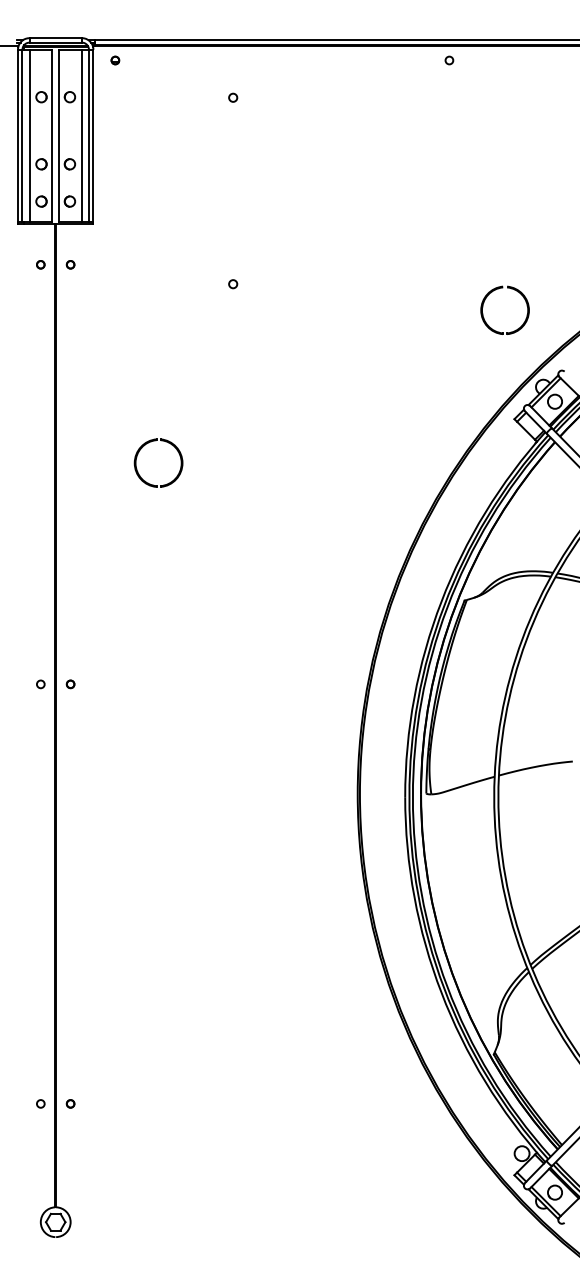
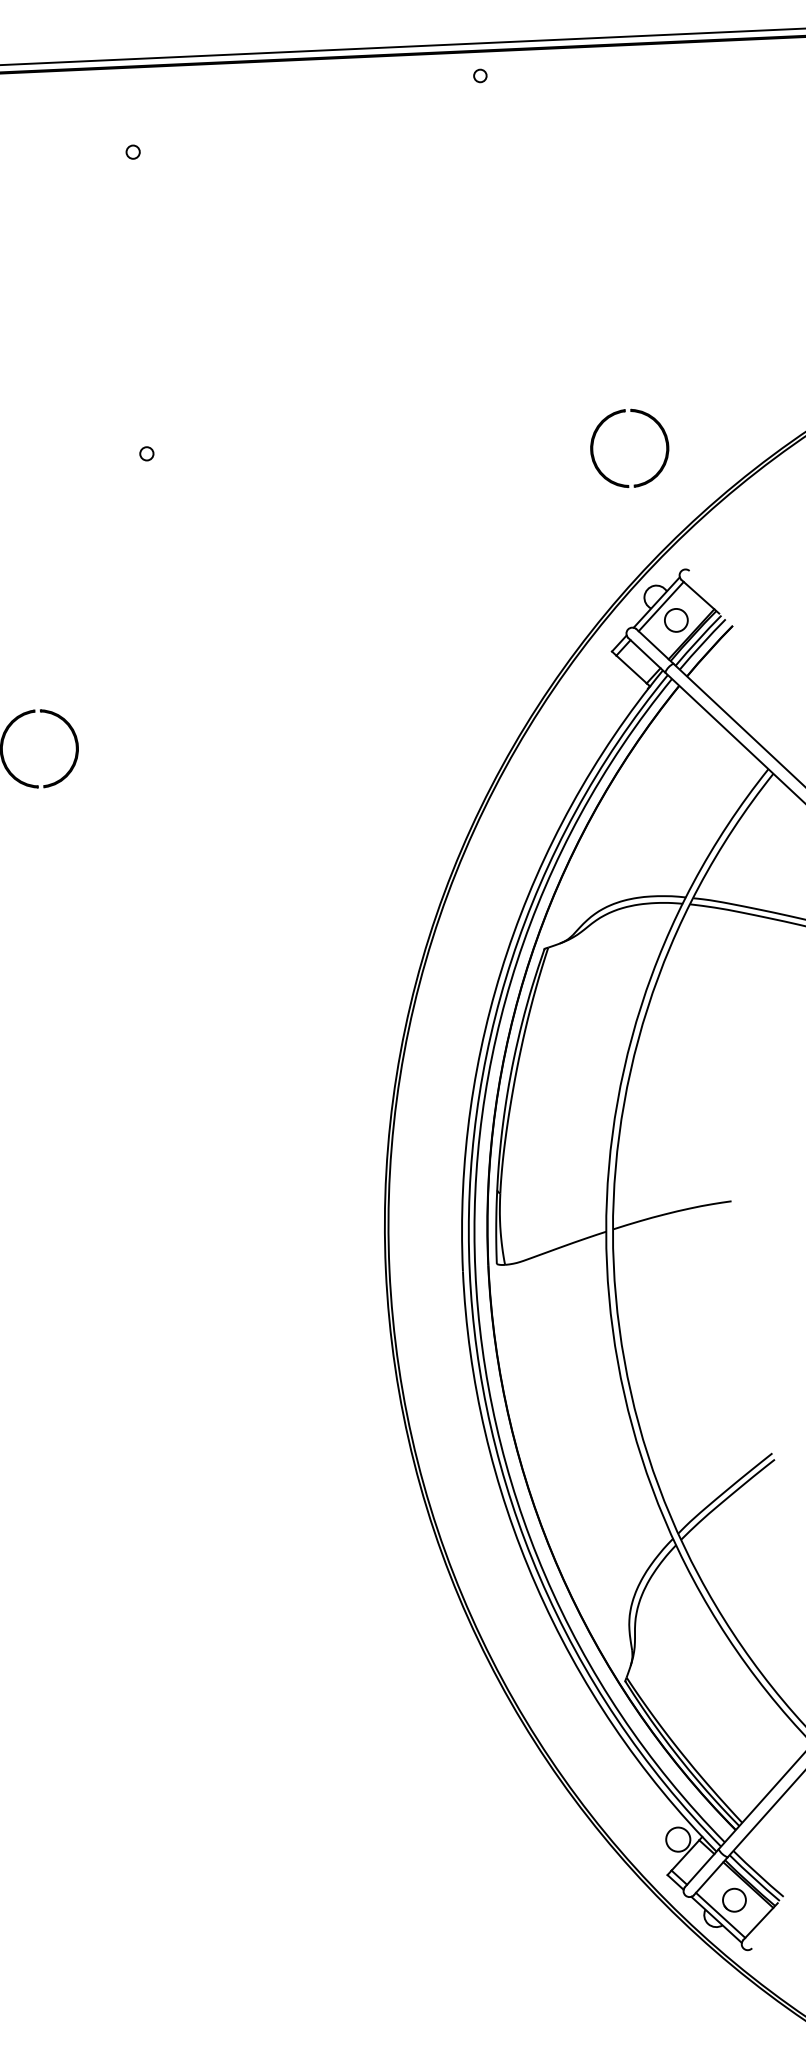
part: (492, 292) -> (608, 420), moved

